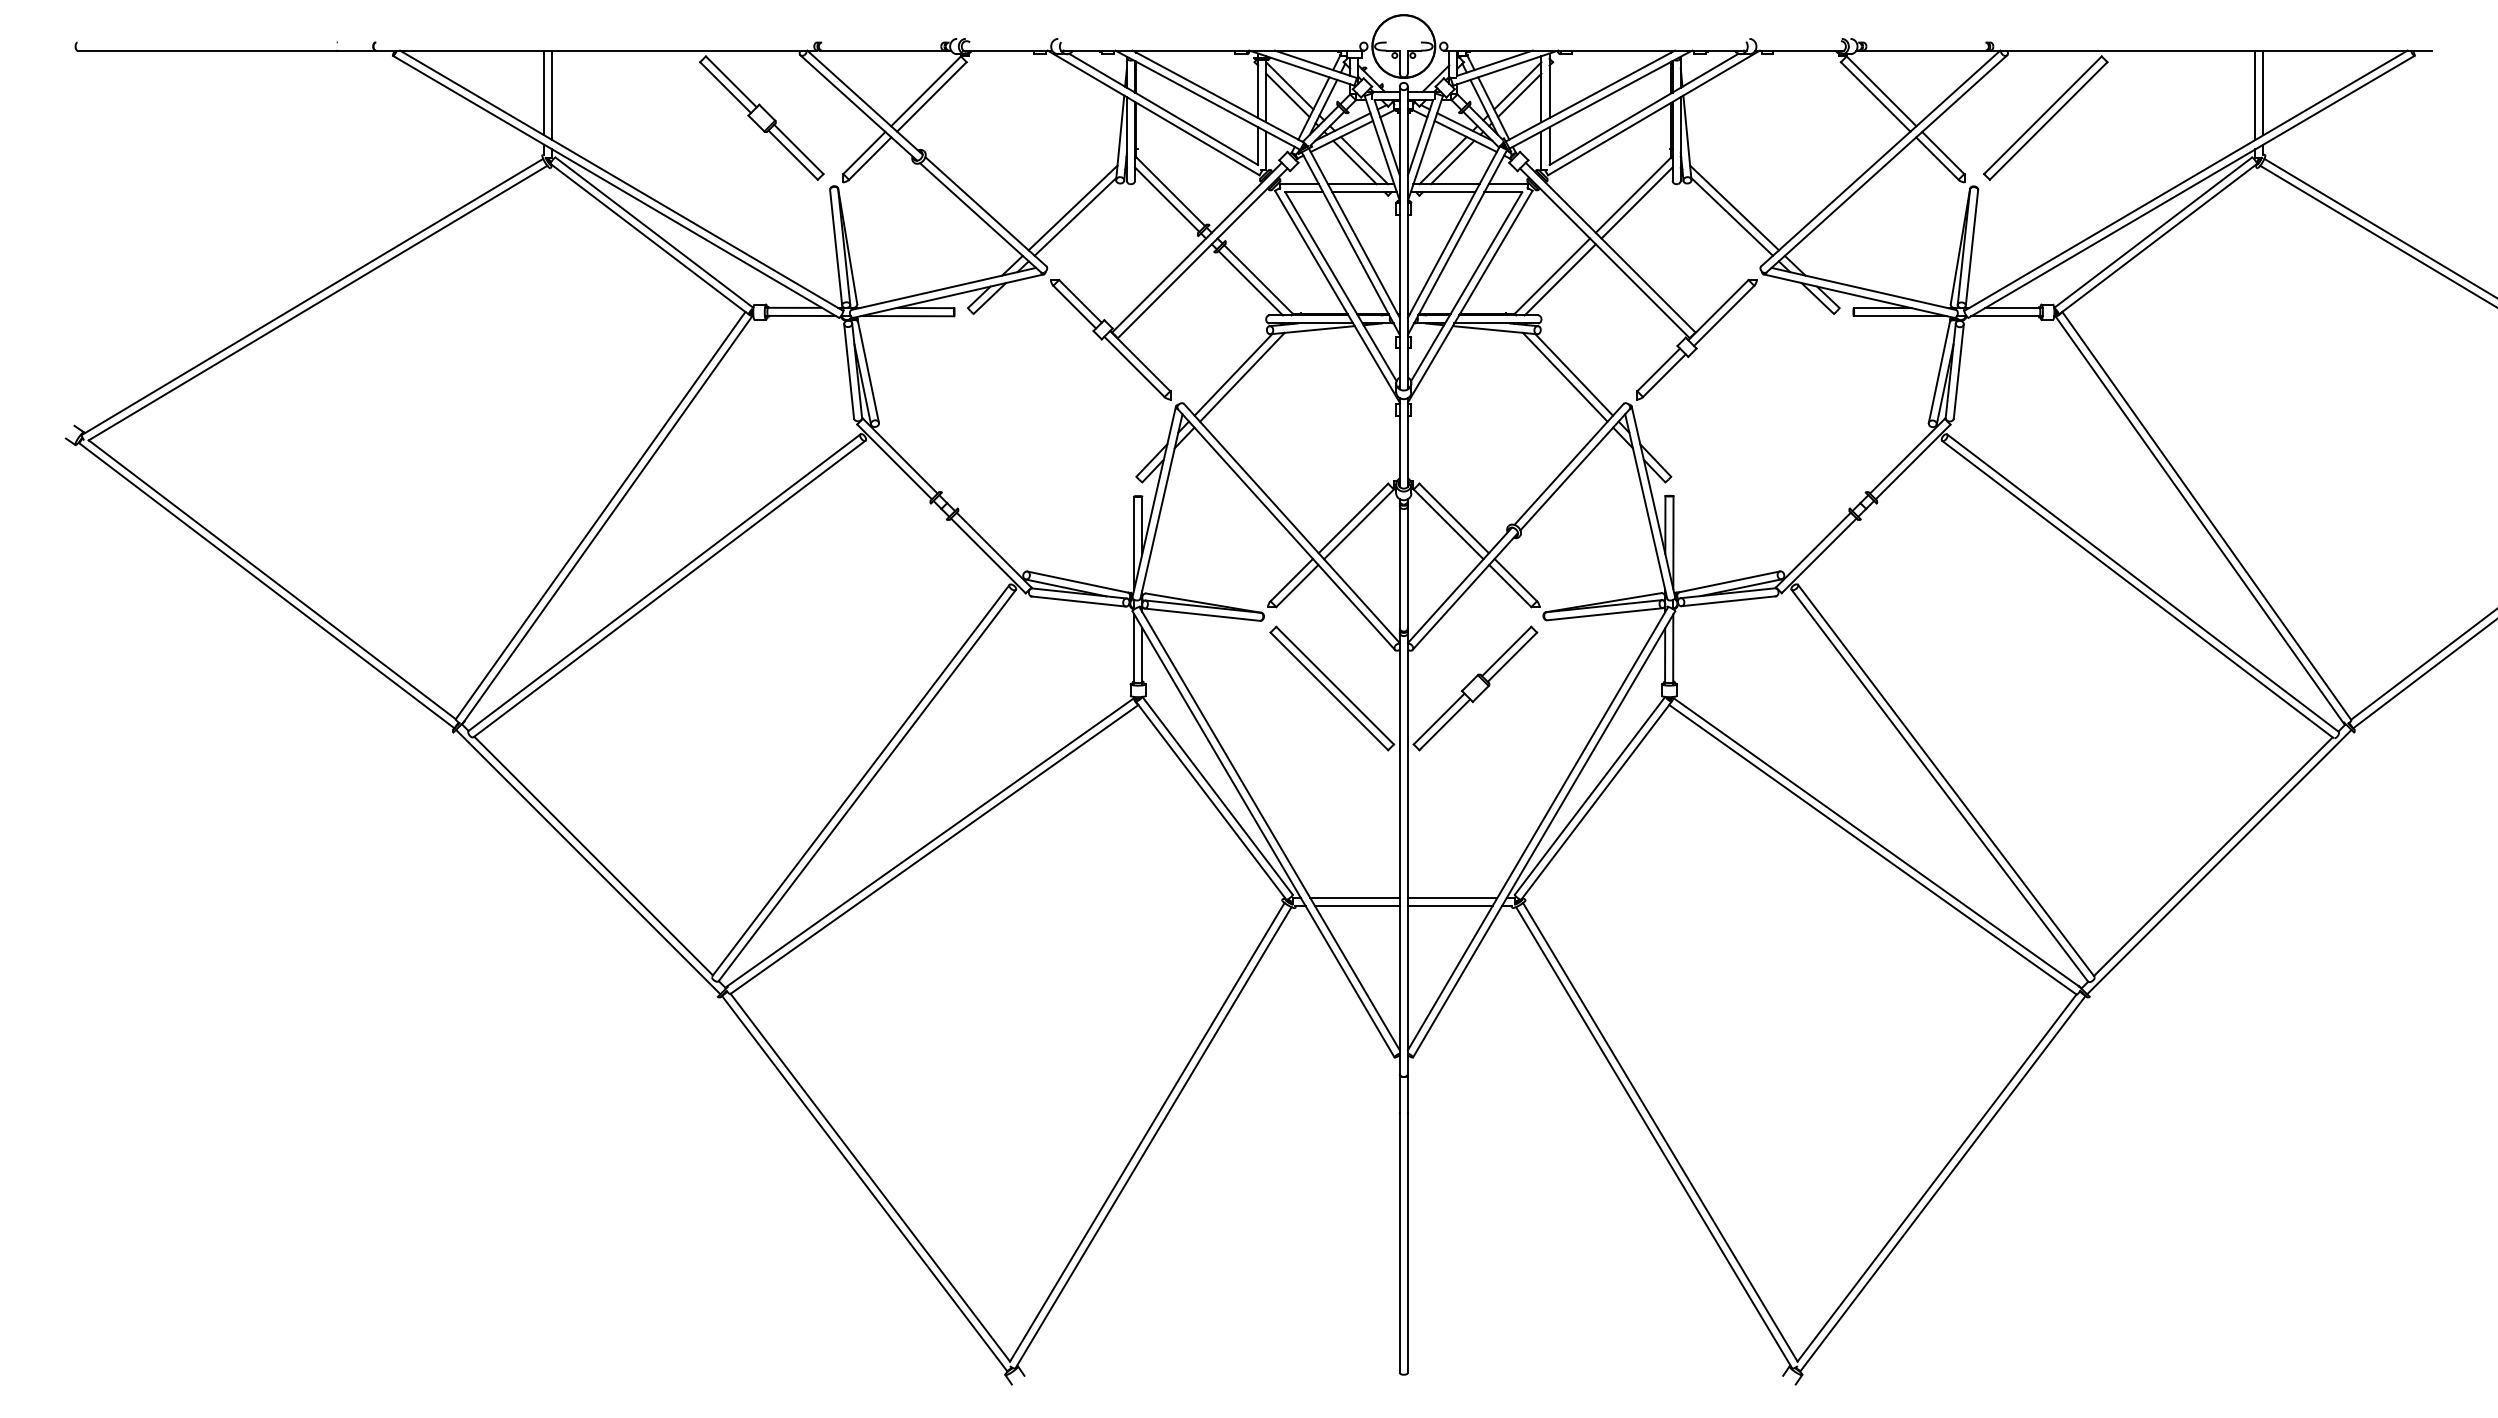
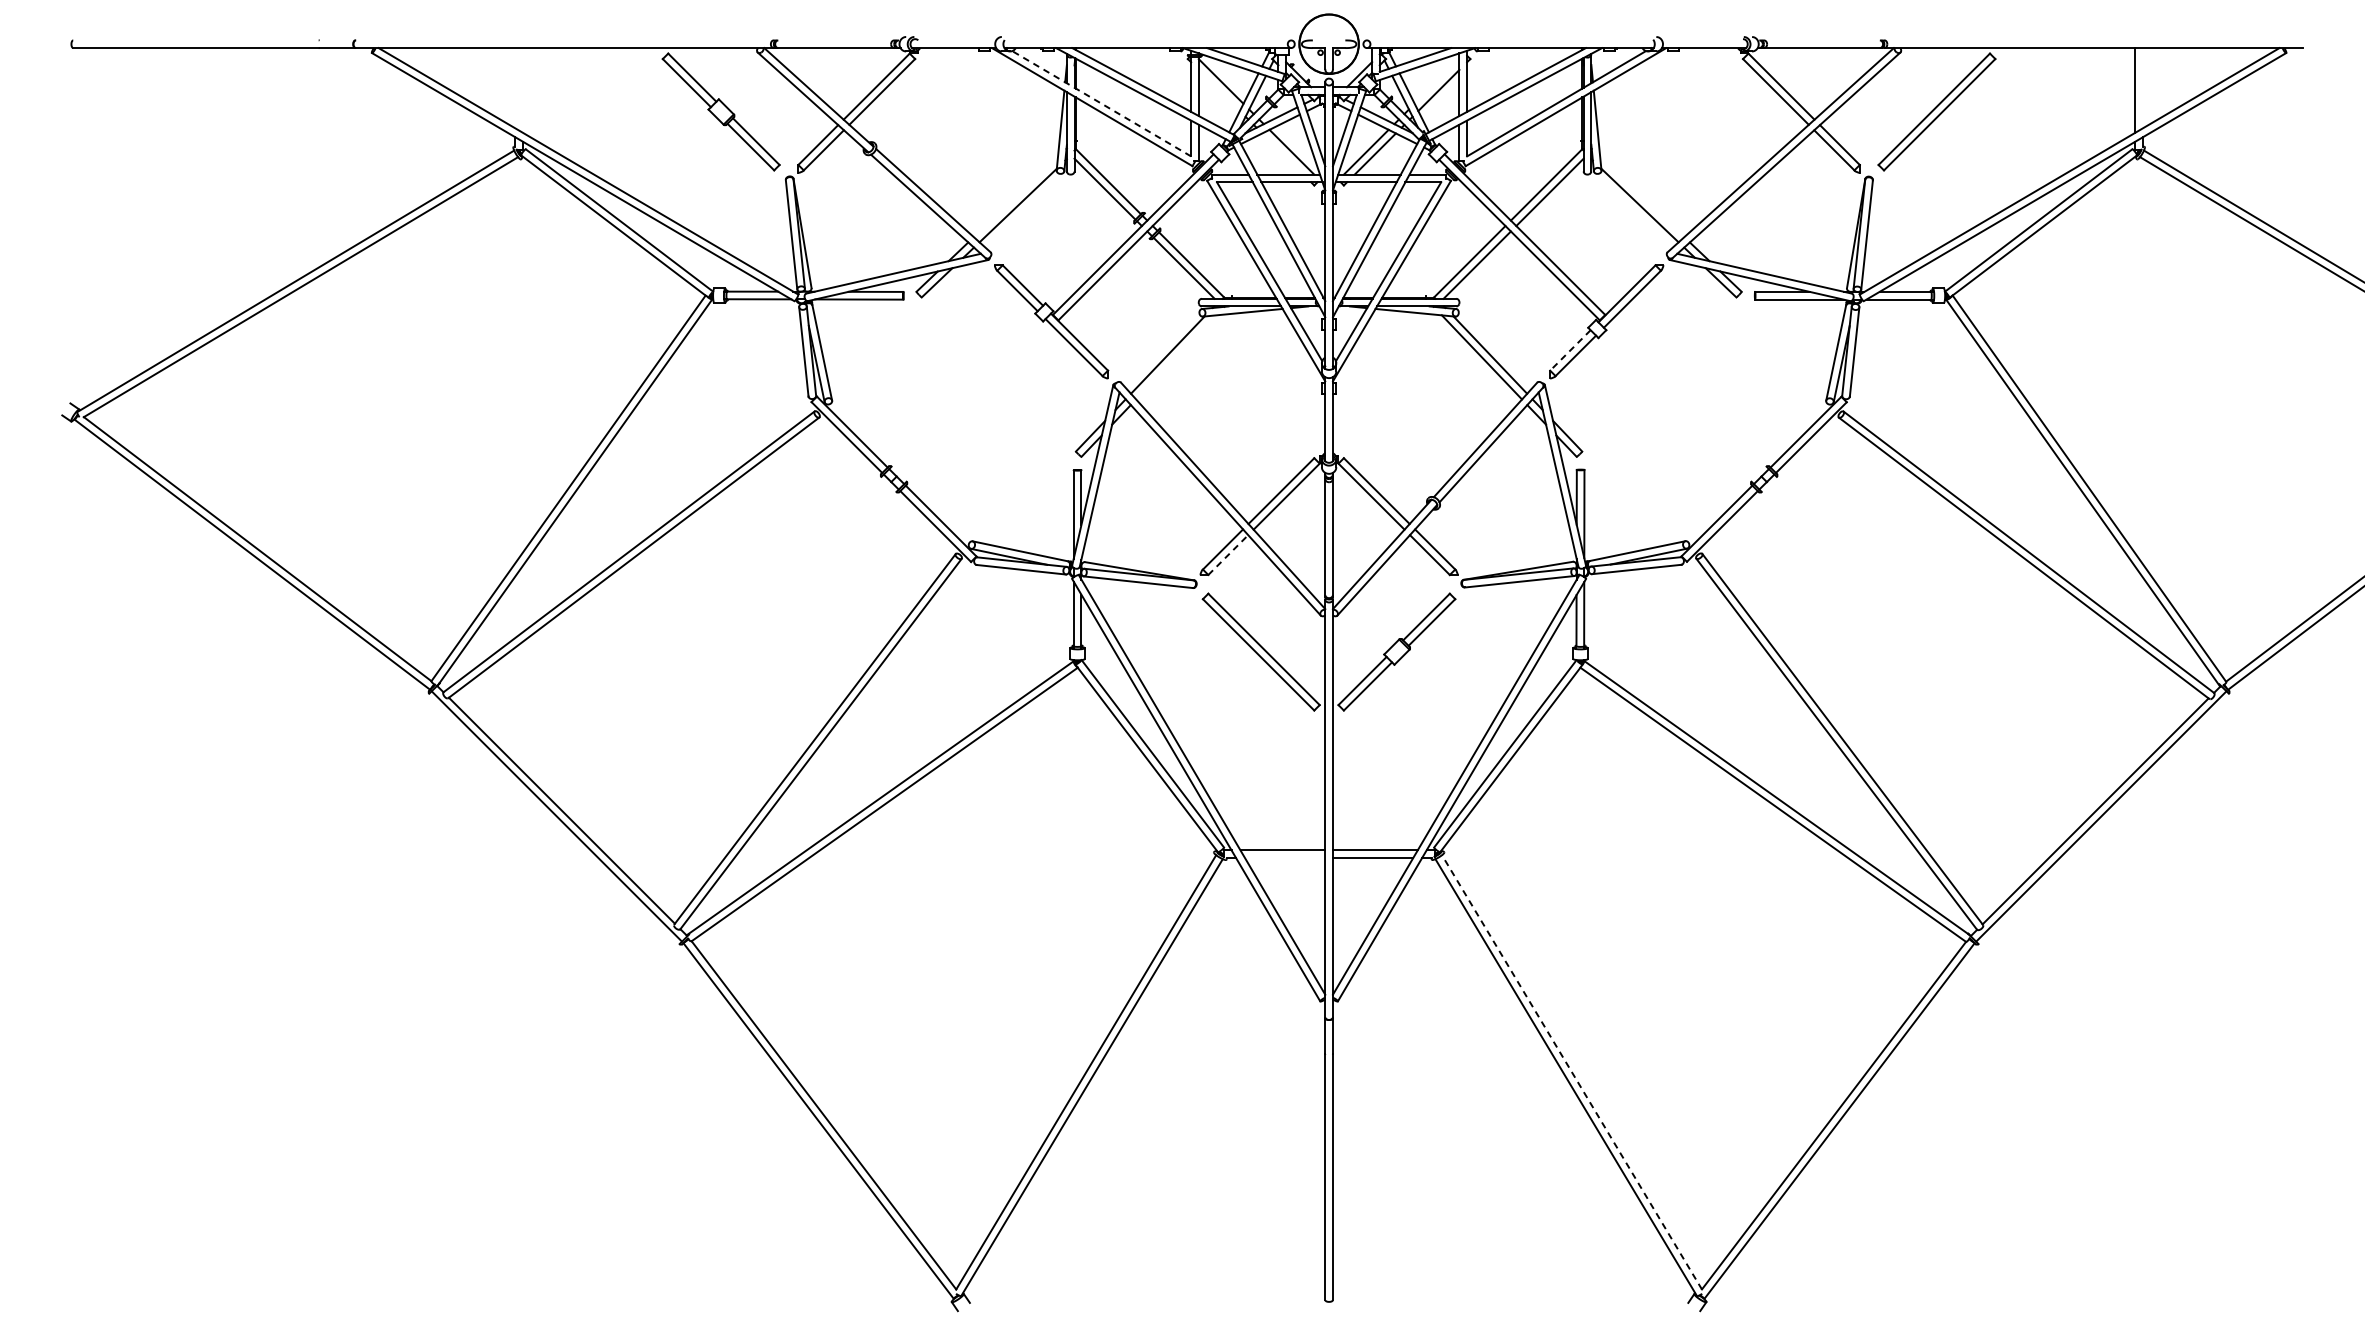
line: (1517, 85) -> (1436, 81), removed
line: (544, 92) -> (515, 87), removed
line: (2263, 92) -> (2143, 87), removed
line: (552, 95) -> (522, 90), removed
line: (1287, 95) -> (1218, 90), removed
line: (1163, 109) -> (1101, 103), solid -> dashed
line: (1354, 162) -> (1282, 154), removed
line: (1072, 207) -> (1015, 196), removed
line: (1734, 207) -> (1642, 196), removed
line: (1658, 370) -> (1570, 350), solid -> dashed
line: (1242, 376) -> (1176, 356), removed
line: (1297, 586) -> (1228, 555), solid -> dashed
line: (1357, 906) -> (1285, 858), removed
line: (1660, 1131) -> (1572, 1071), solid -> dashed

